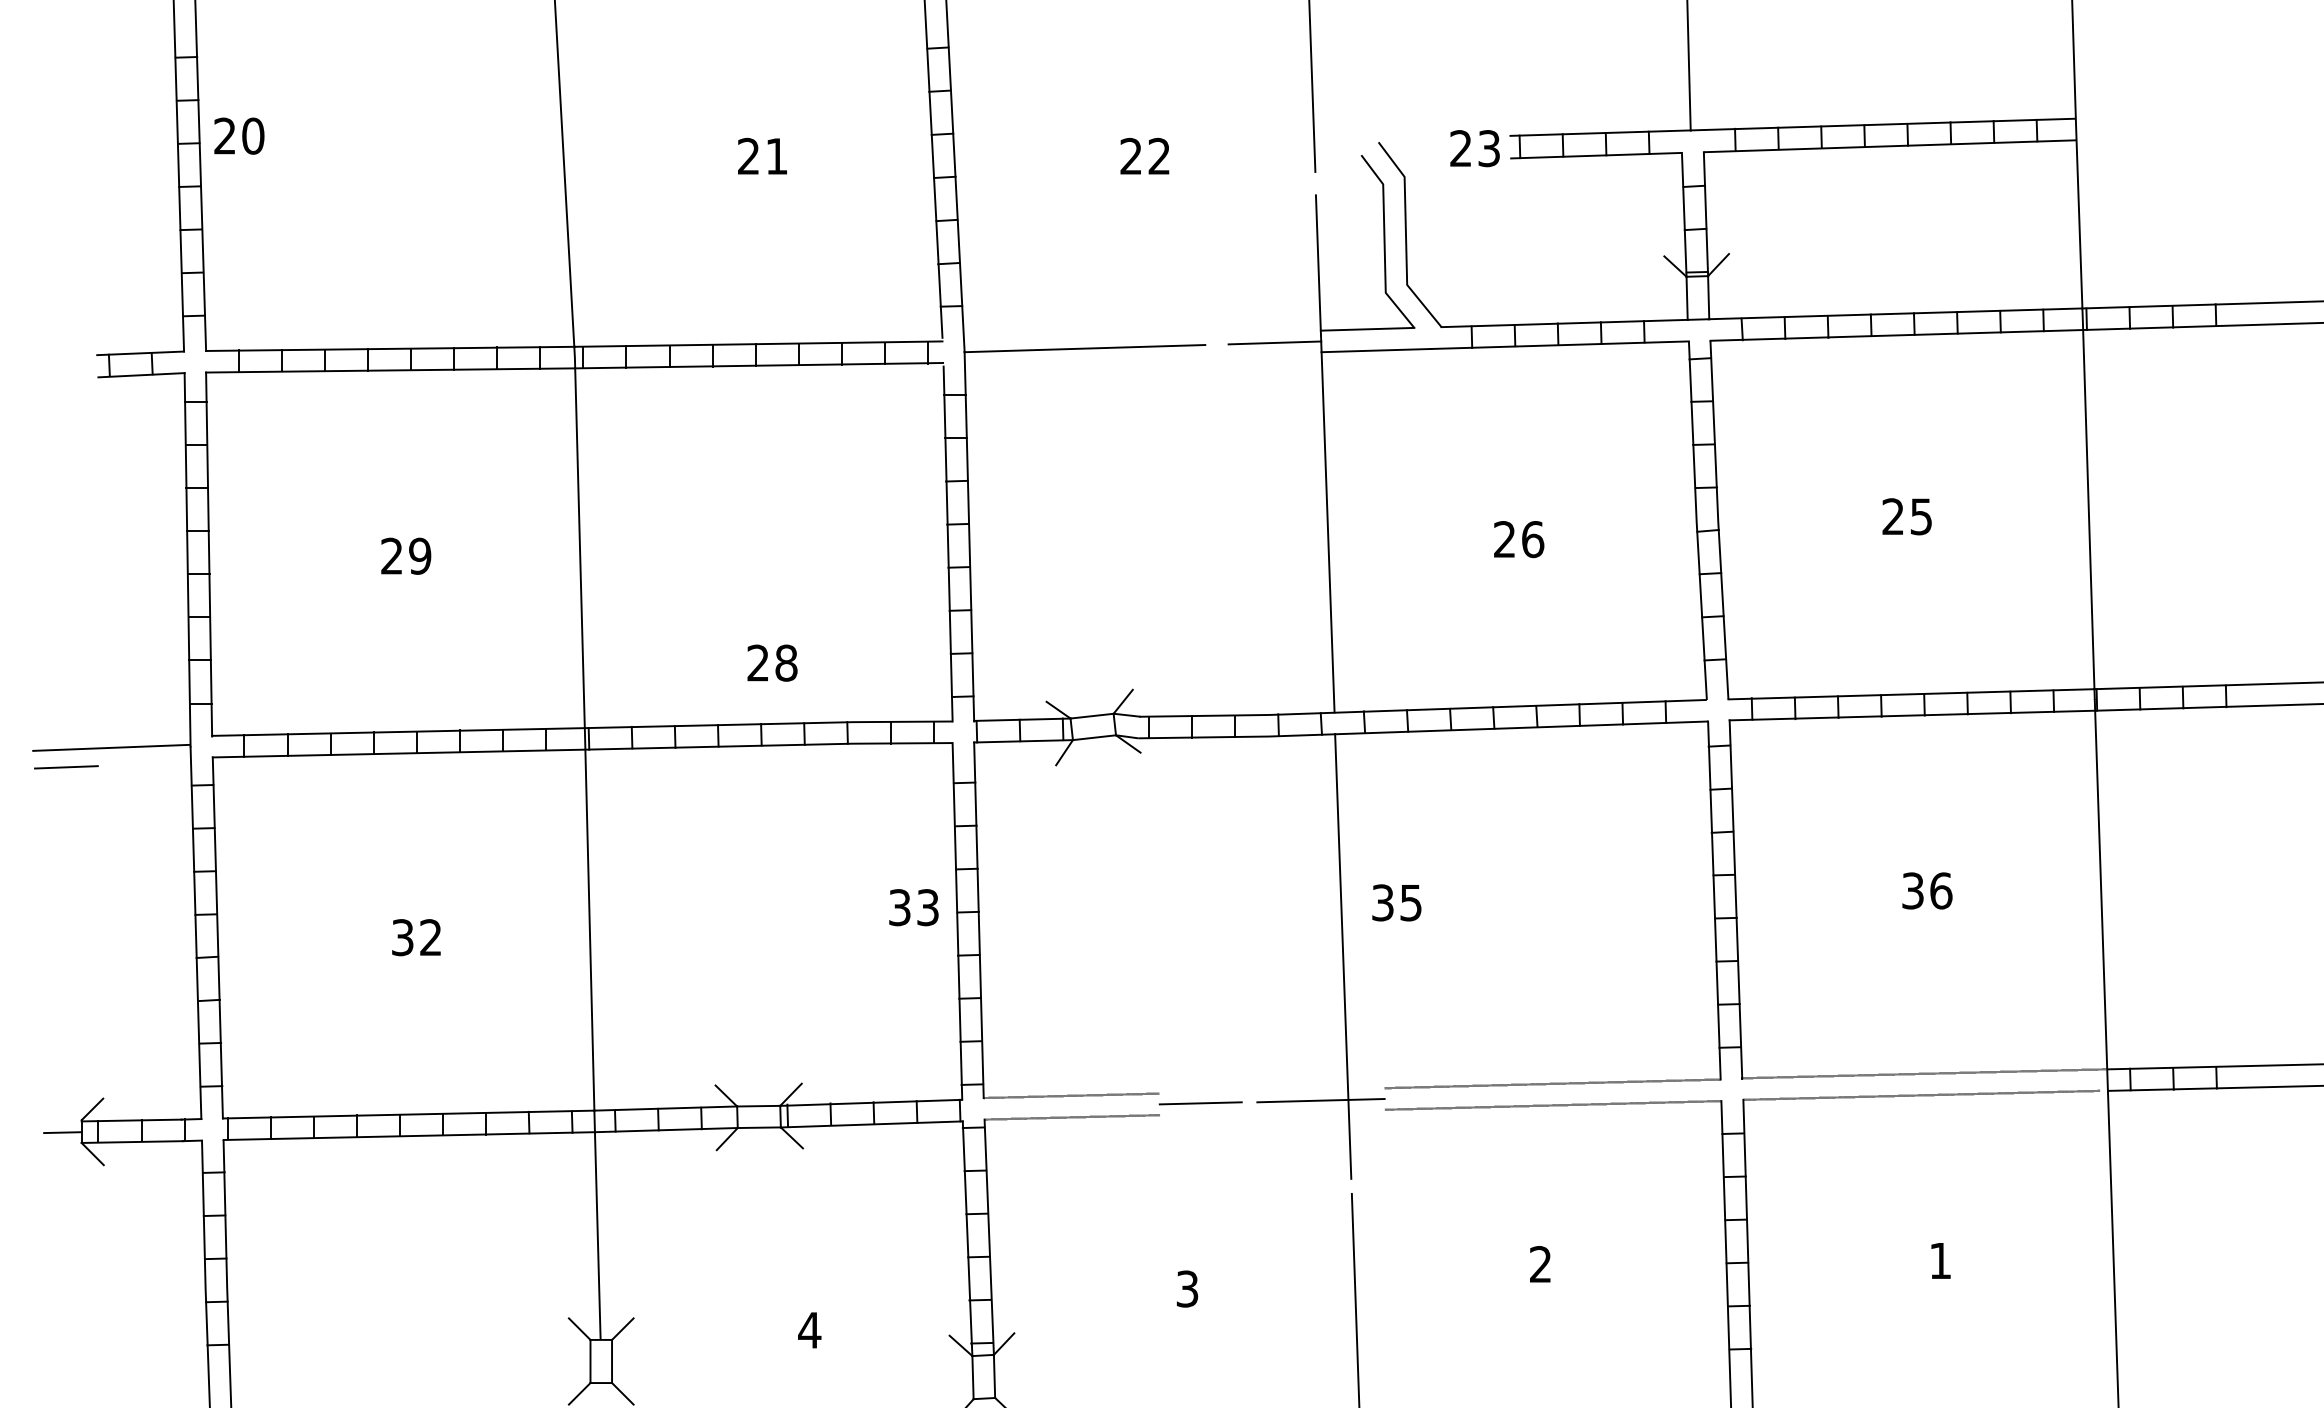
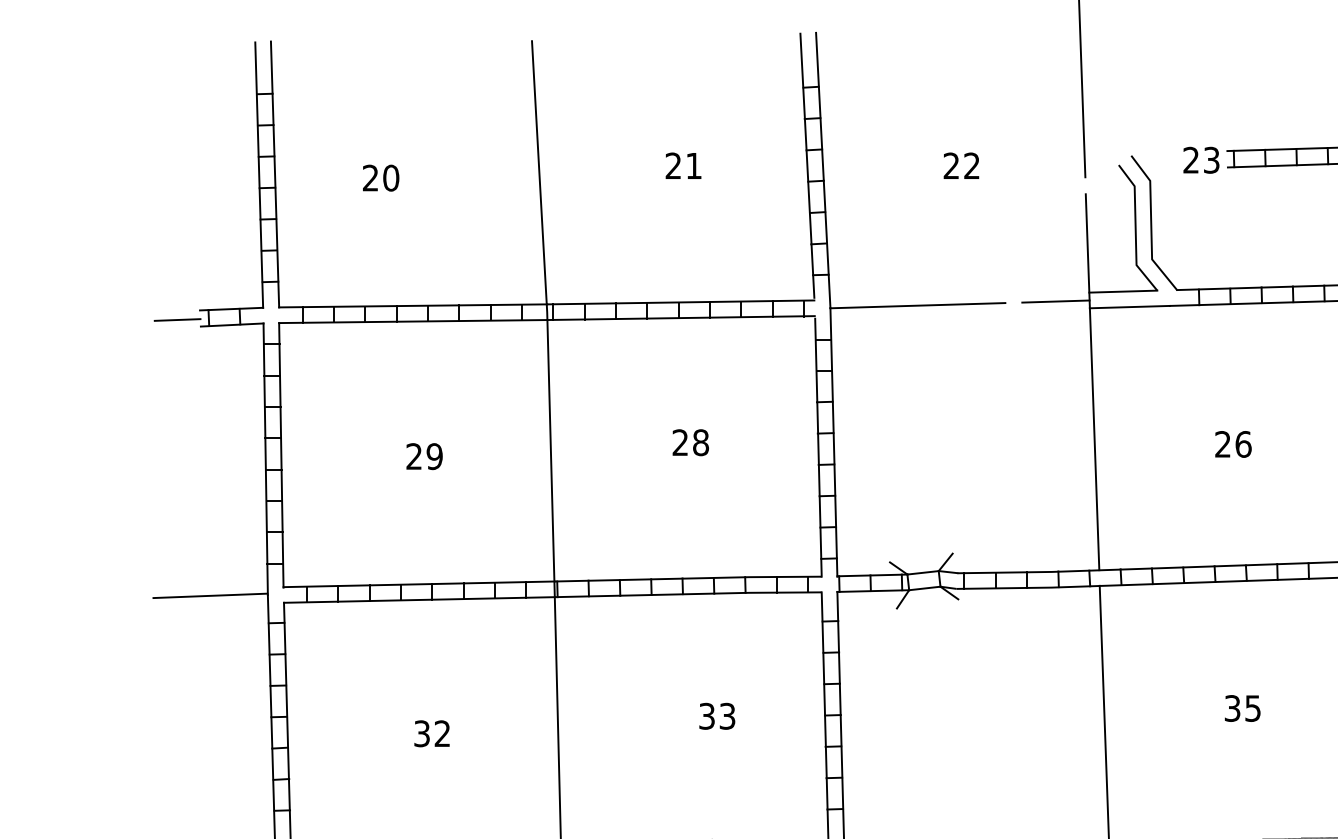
text: (239, 135) -> (381, 177), moved
text: (772, 662) -> (690, 442), moved
line: (66, 767) -> (177, 320), moved
text: (1396, 902) -> (1242, 708), moved
text: (913, 907) -> (716, 716), moved

